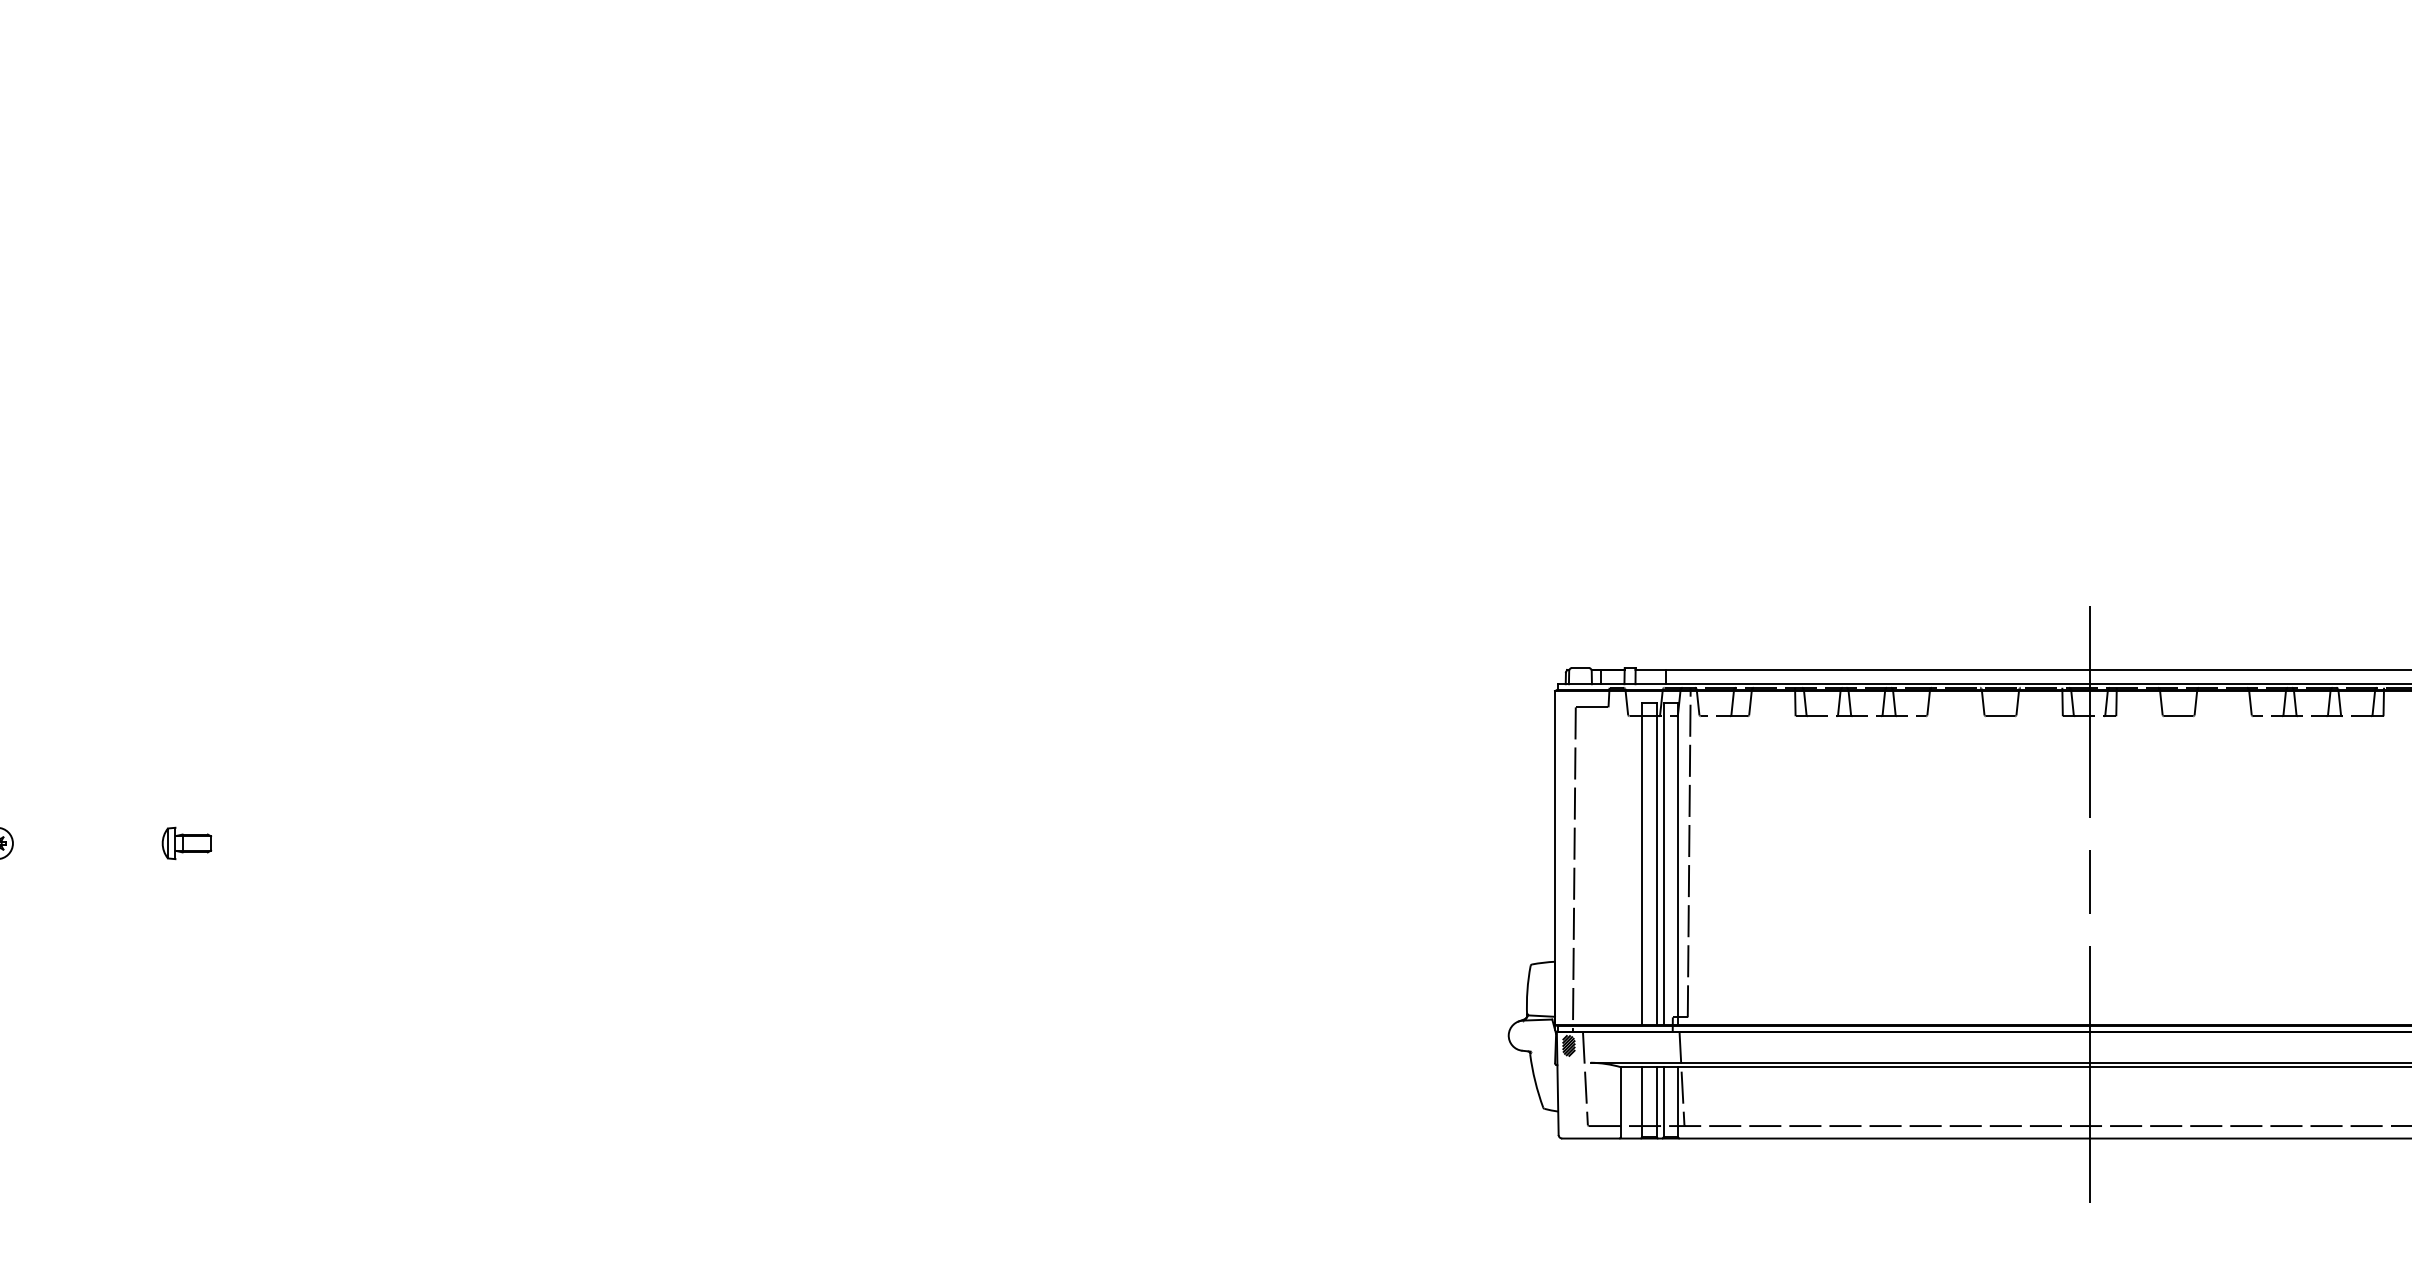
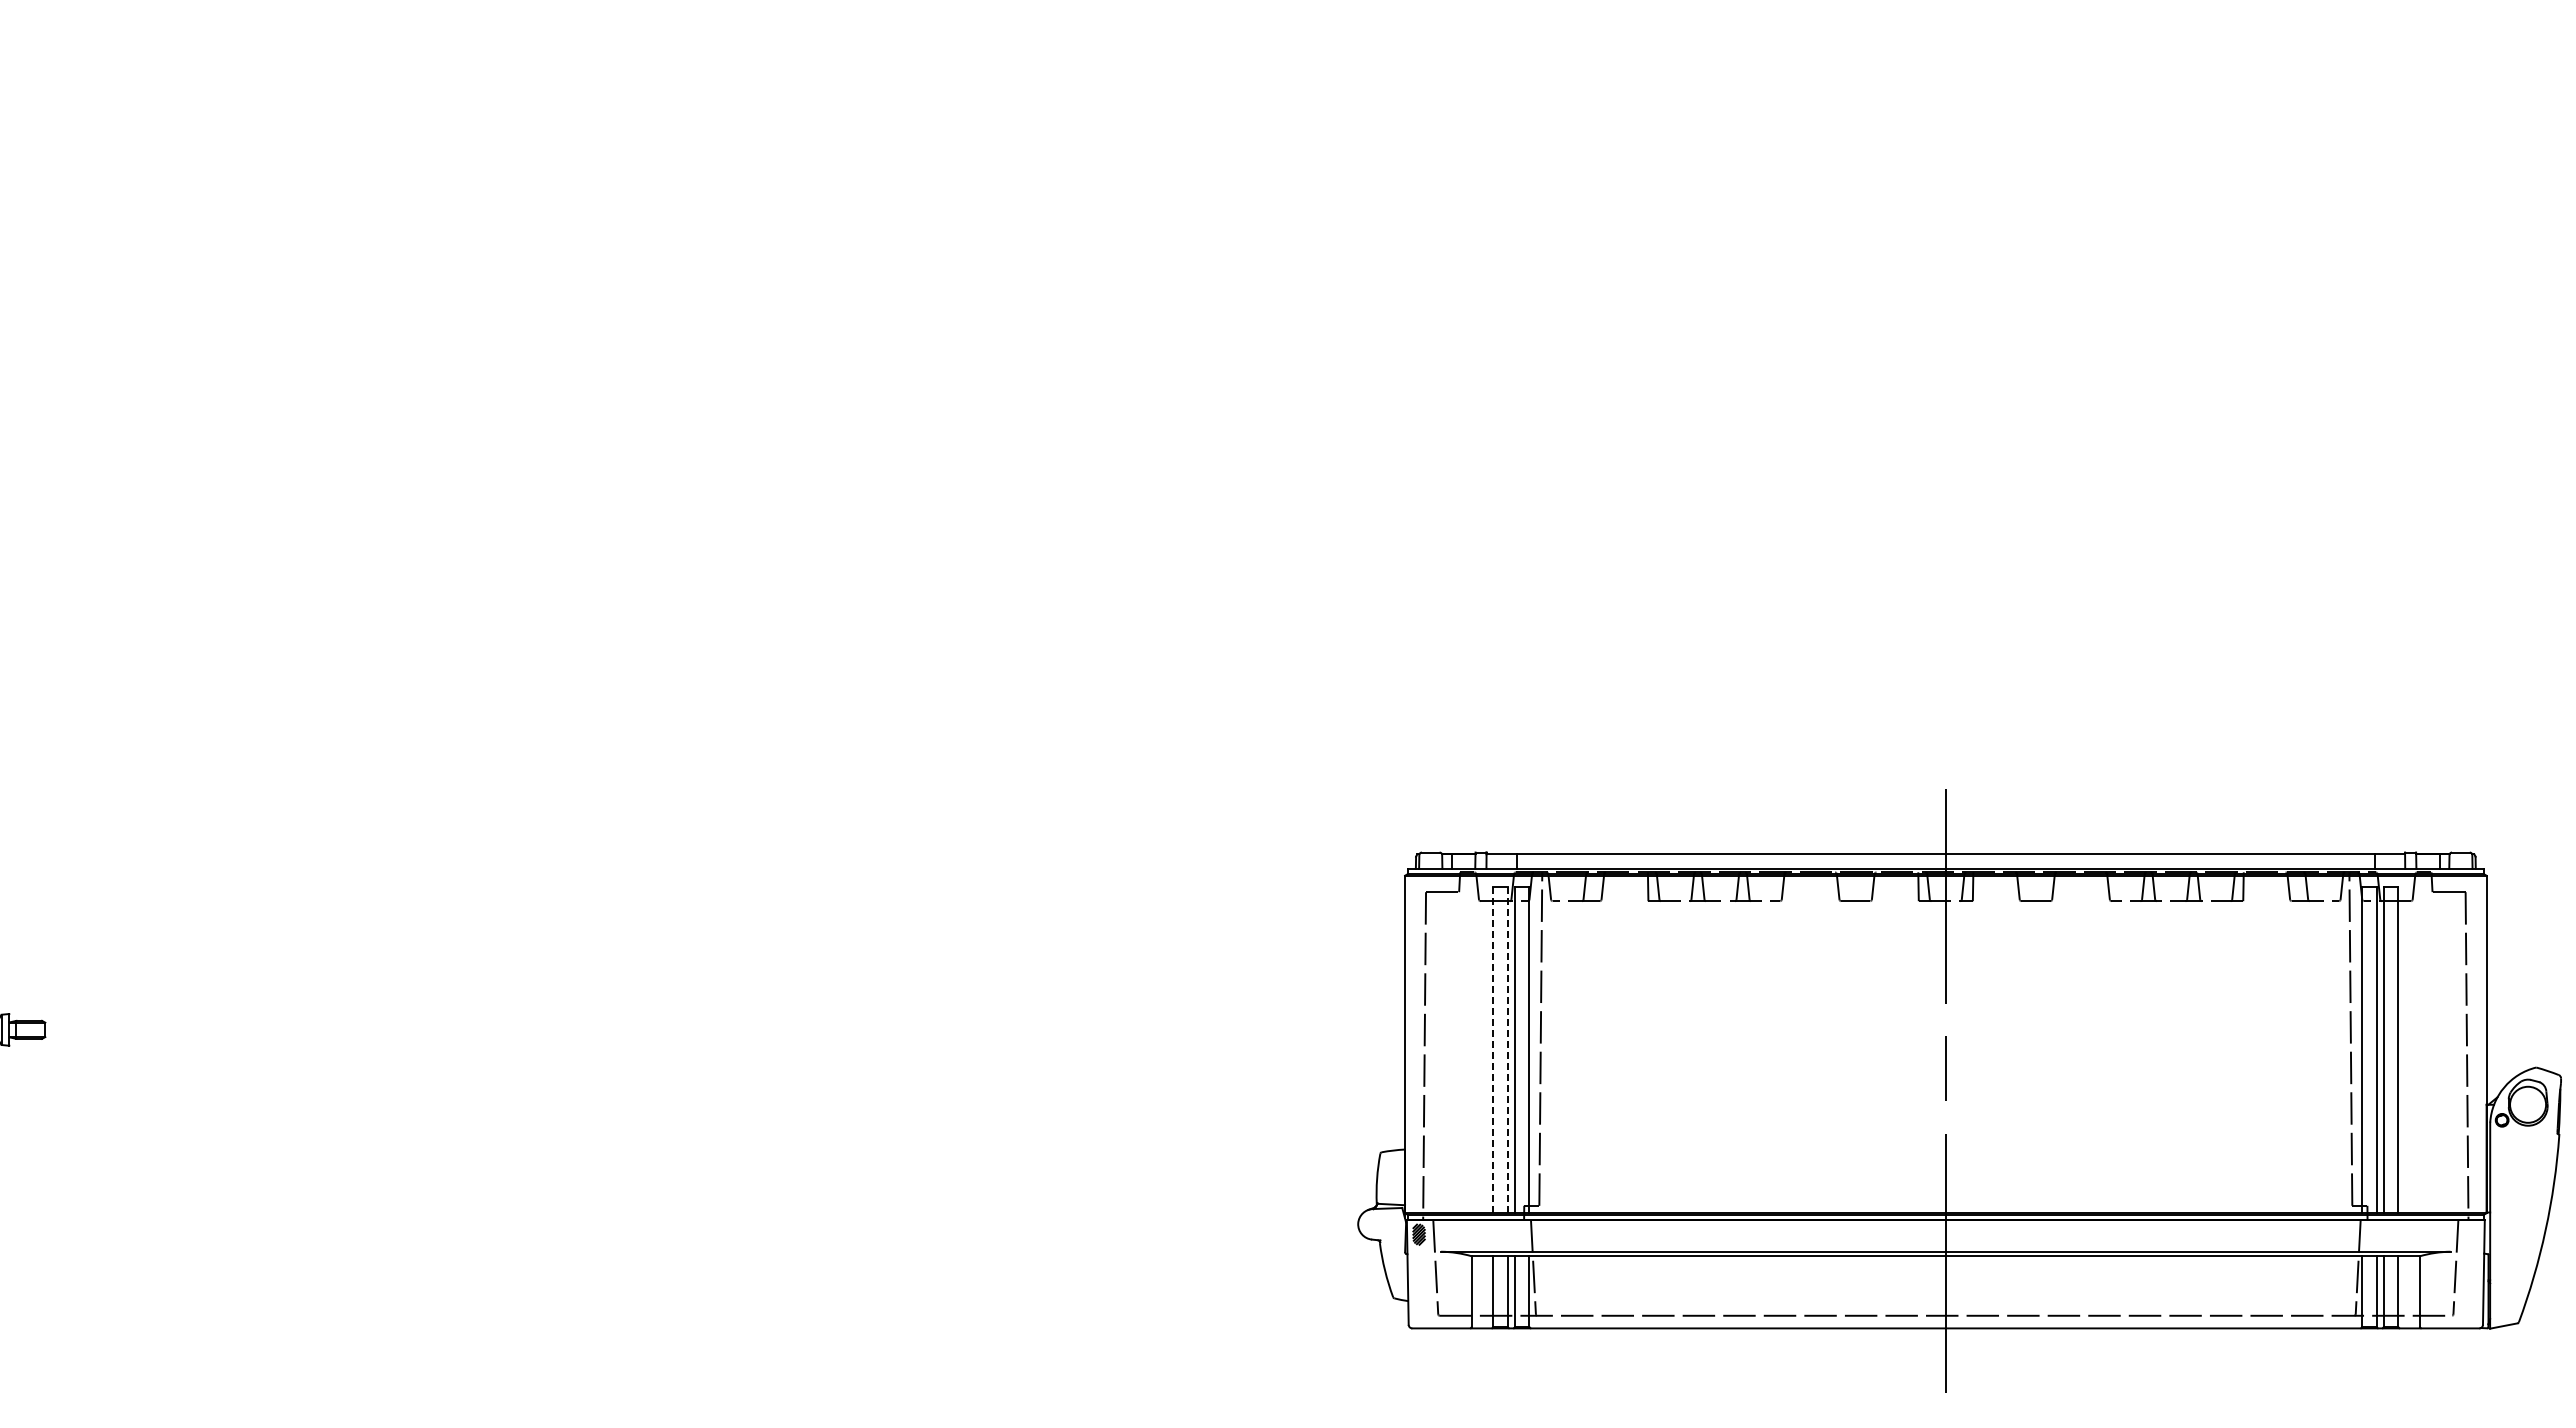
line: (1642, 863) -> (1493, 1050), solid -> dashed
line: (1656, 863) -> (1507, 1050), solid -> dashed

